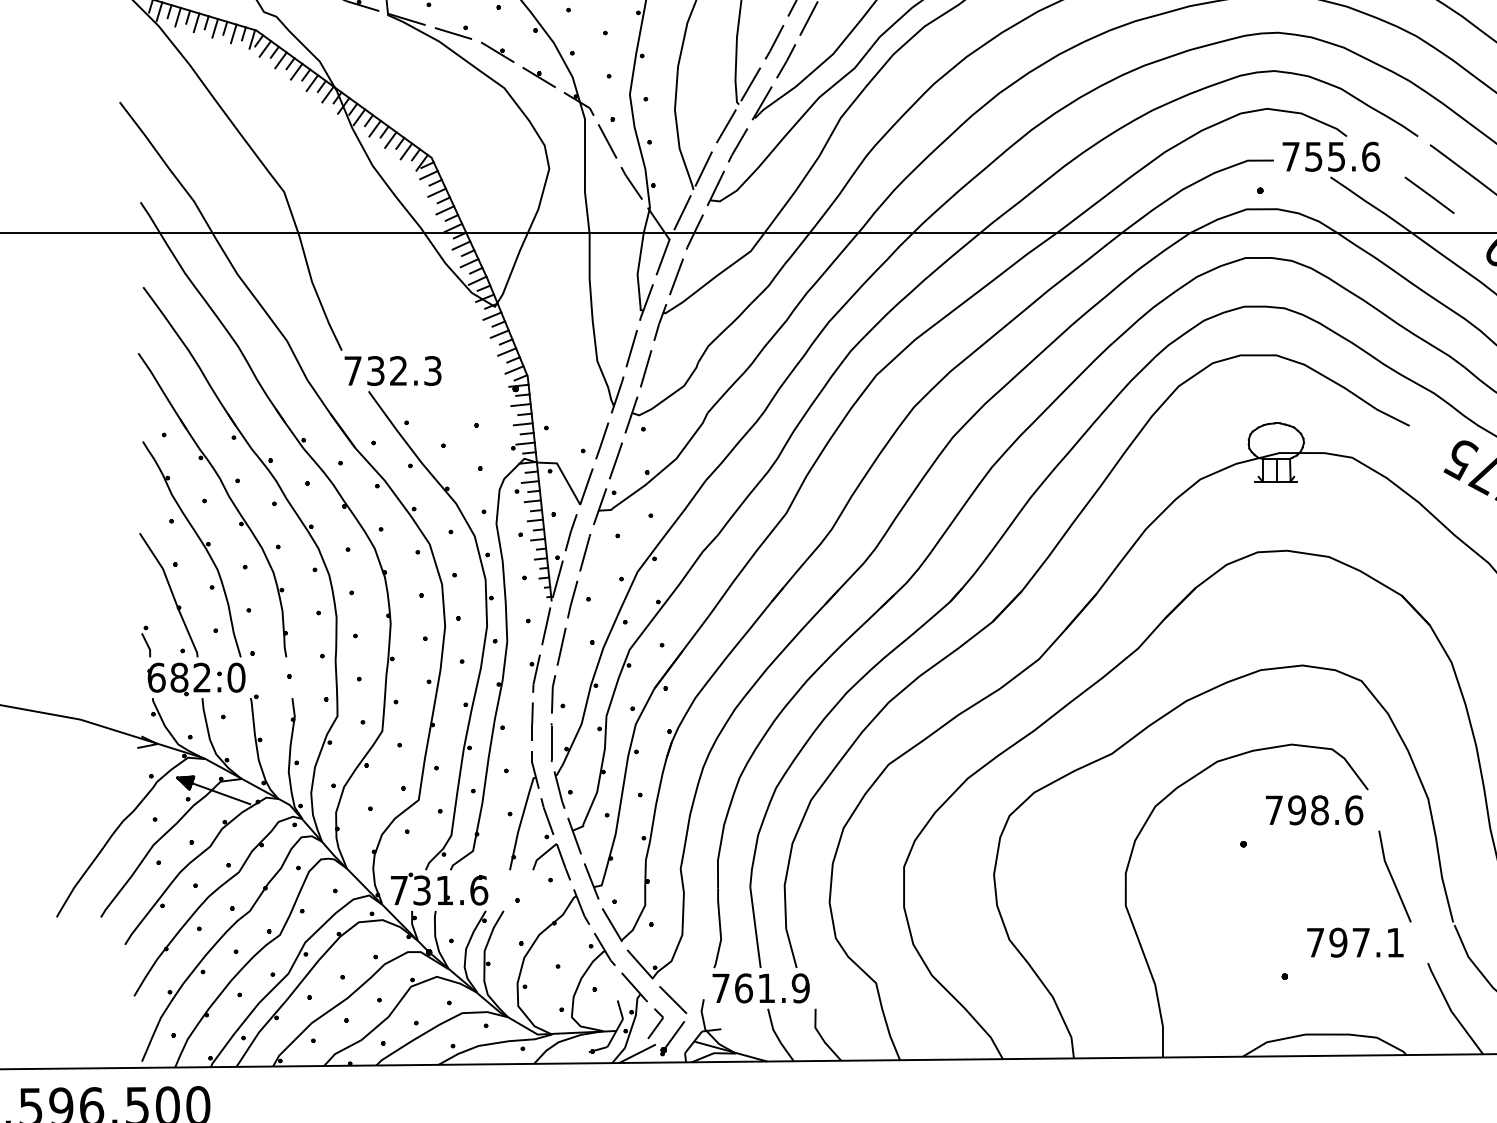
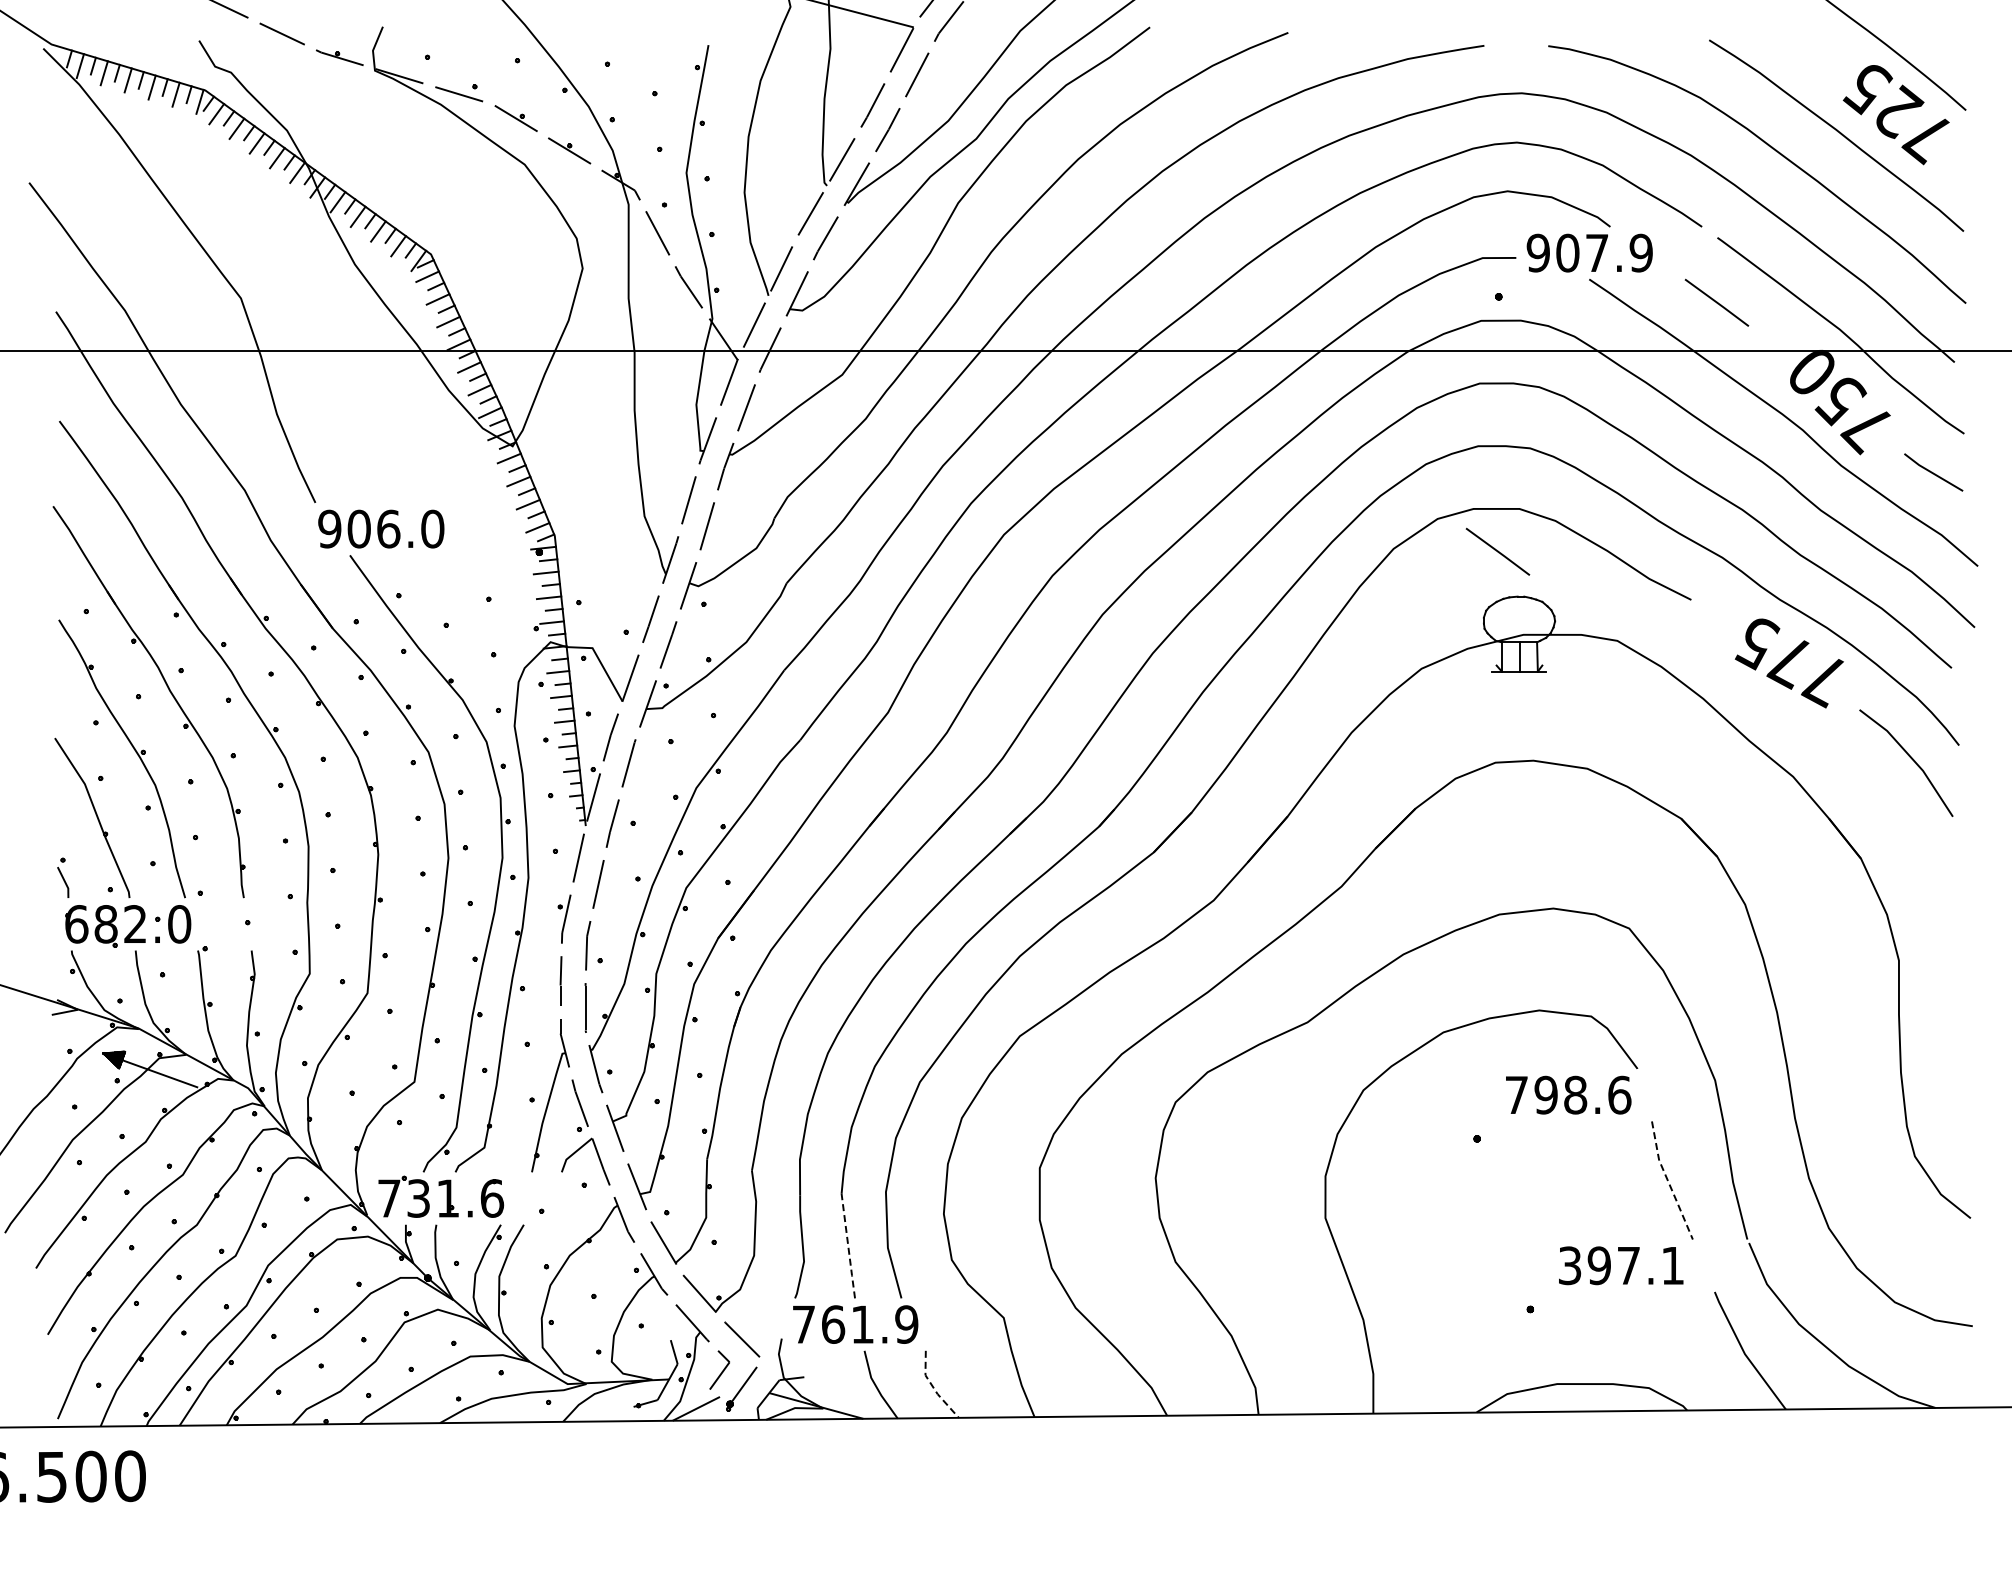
text: (1330, 156) -> (1589, 252), 755.6 -> 907.9
text: (393, 370) -> (381, 528), 732.3 -> 906.0
line: (1259, 388) -> (1497, 551), added
line: (1392, 878) -> (1668, 1182), solid -> dashed
line: (755, 927) -> (848, 1246), solid -> dashed
text: (1315, 942) -> (1570, 1265), 797.1 -> 397.1
line: (821, 1037) -> (933, 1387), solid -> dashed

